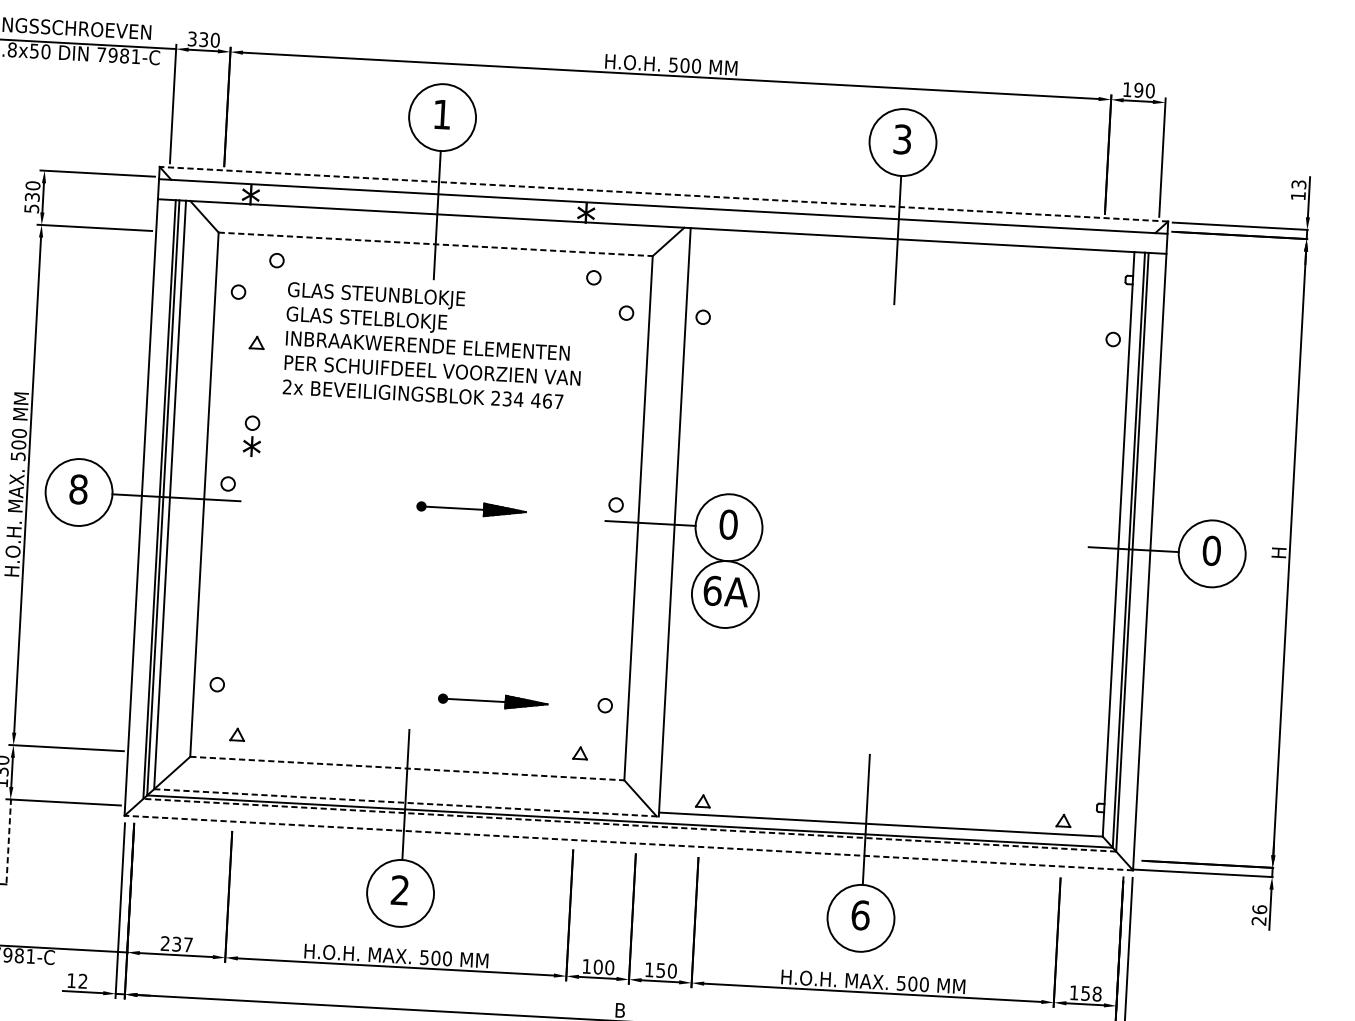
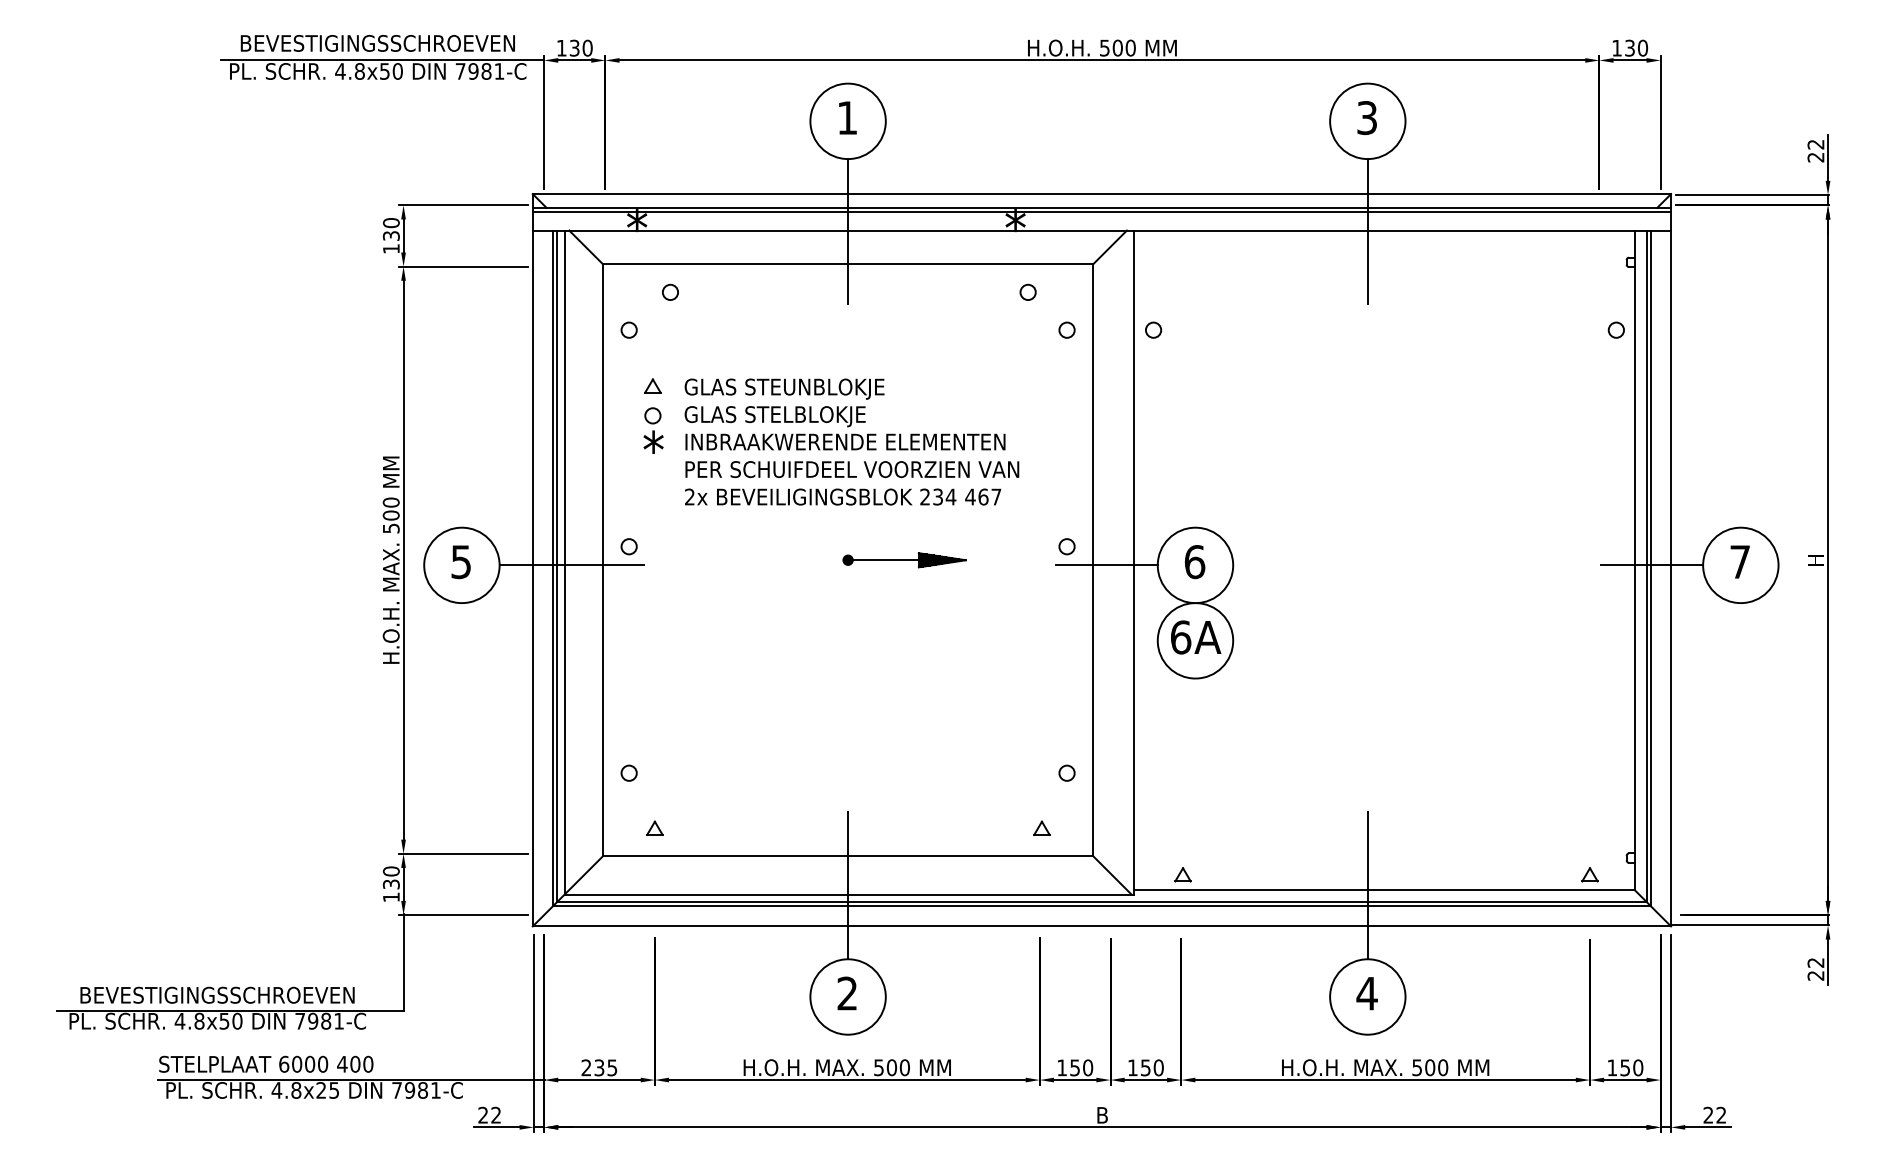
text: (192, 38) -> (561, 47), 330 -> 130
text: (1138, 89) -> (1629, 47), 190 -> 130
text: (1298, 189) -> (1815, 150), 13 -> 22
line: (663, 194) -> (1101, 194), dashed -> solid
text: (31, 208) -> (391, 248), 530 -> 130
line: (662, 209) -> (1101, 211), added
line: (436, 244) -> (848, 264), dashed -> solid
text: (433, 345) -> (851, 441), moved
part: (252, 436) -> (653, 430), moved
text: (78, 489) -> (461, 562), 8 -> 5
text: (728, 524) -> (1194, 561), 0 -> 6
text: (1212, 551) -> (1740, 562), 0 -> 7
part: (493, 701) -> (940, 775), removed
line: (407, 768) -> (848, 856), dashed -> solid
line: (406, 802) -> (849, 894), dashed -> solid
line: (629, 825) -> (1101, 906), dashed -> solid
line: (9, 842) -> (404, 963), dashed -> solid
line: (628, 843) -> (1101, 926), dashed -> solid
text: (1259, 909) -> (1815, 962), 26 -> 22
text: (860, 915) -> (1366, 993), 6 -> 4
text: (188, 944) -> (612, 1067), 237 -> 235
text: (598, 966) -> (1075, 1067), 100 -> 150
text: (70, 979) -> (482, 1114), 12 -> 22
text: (1097, 993) -> (1638, 1067), 158 -> 150

